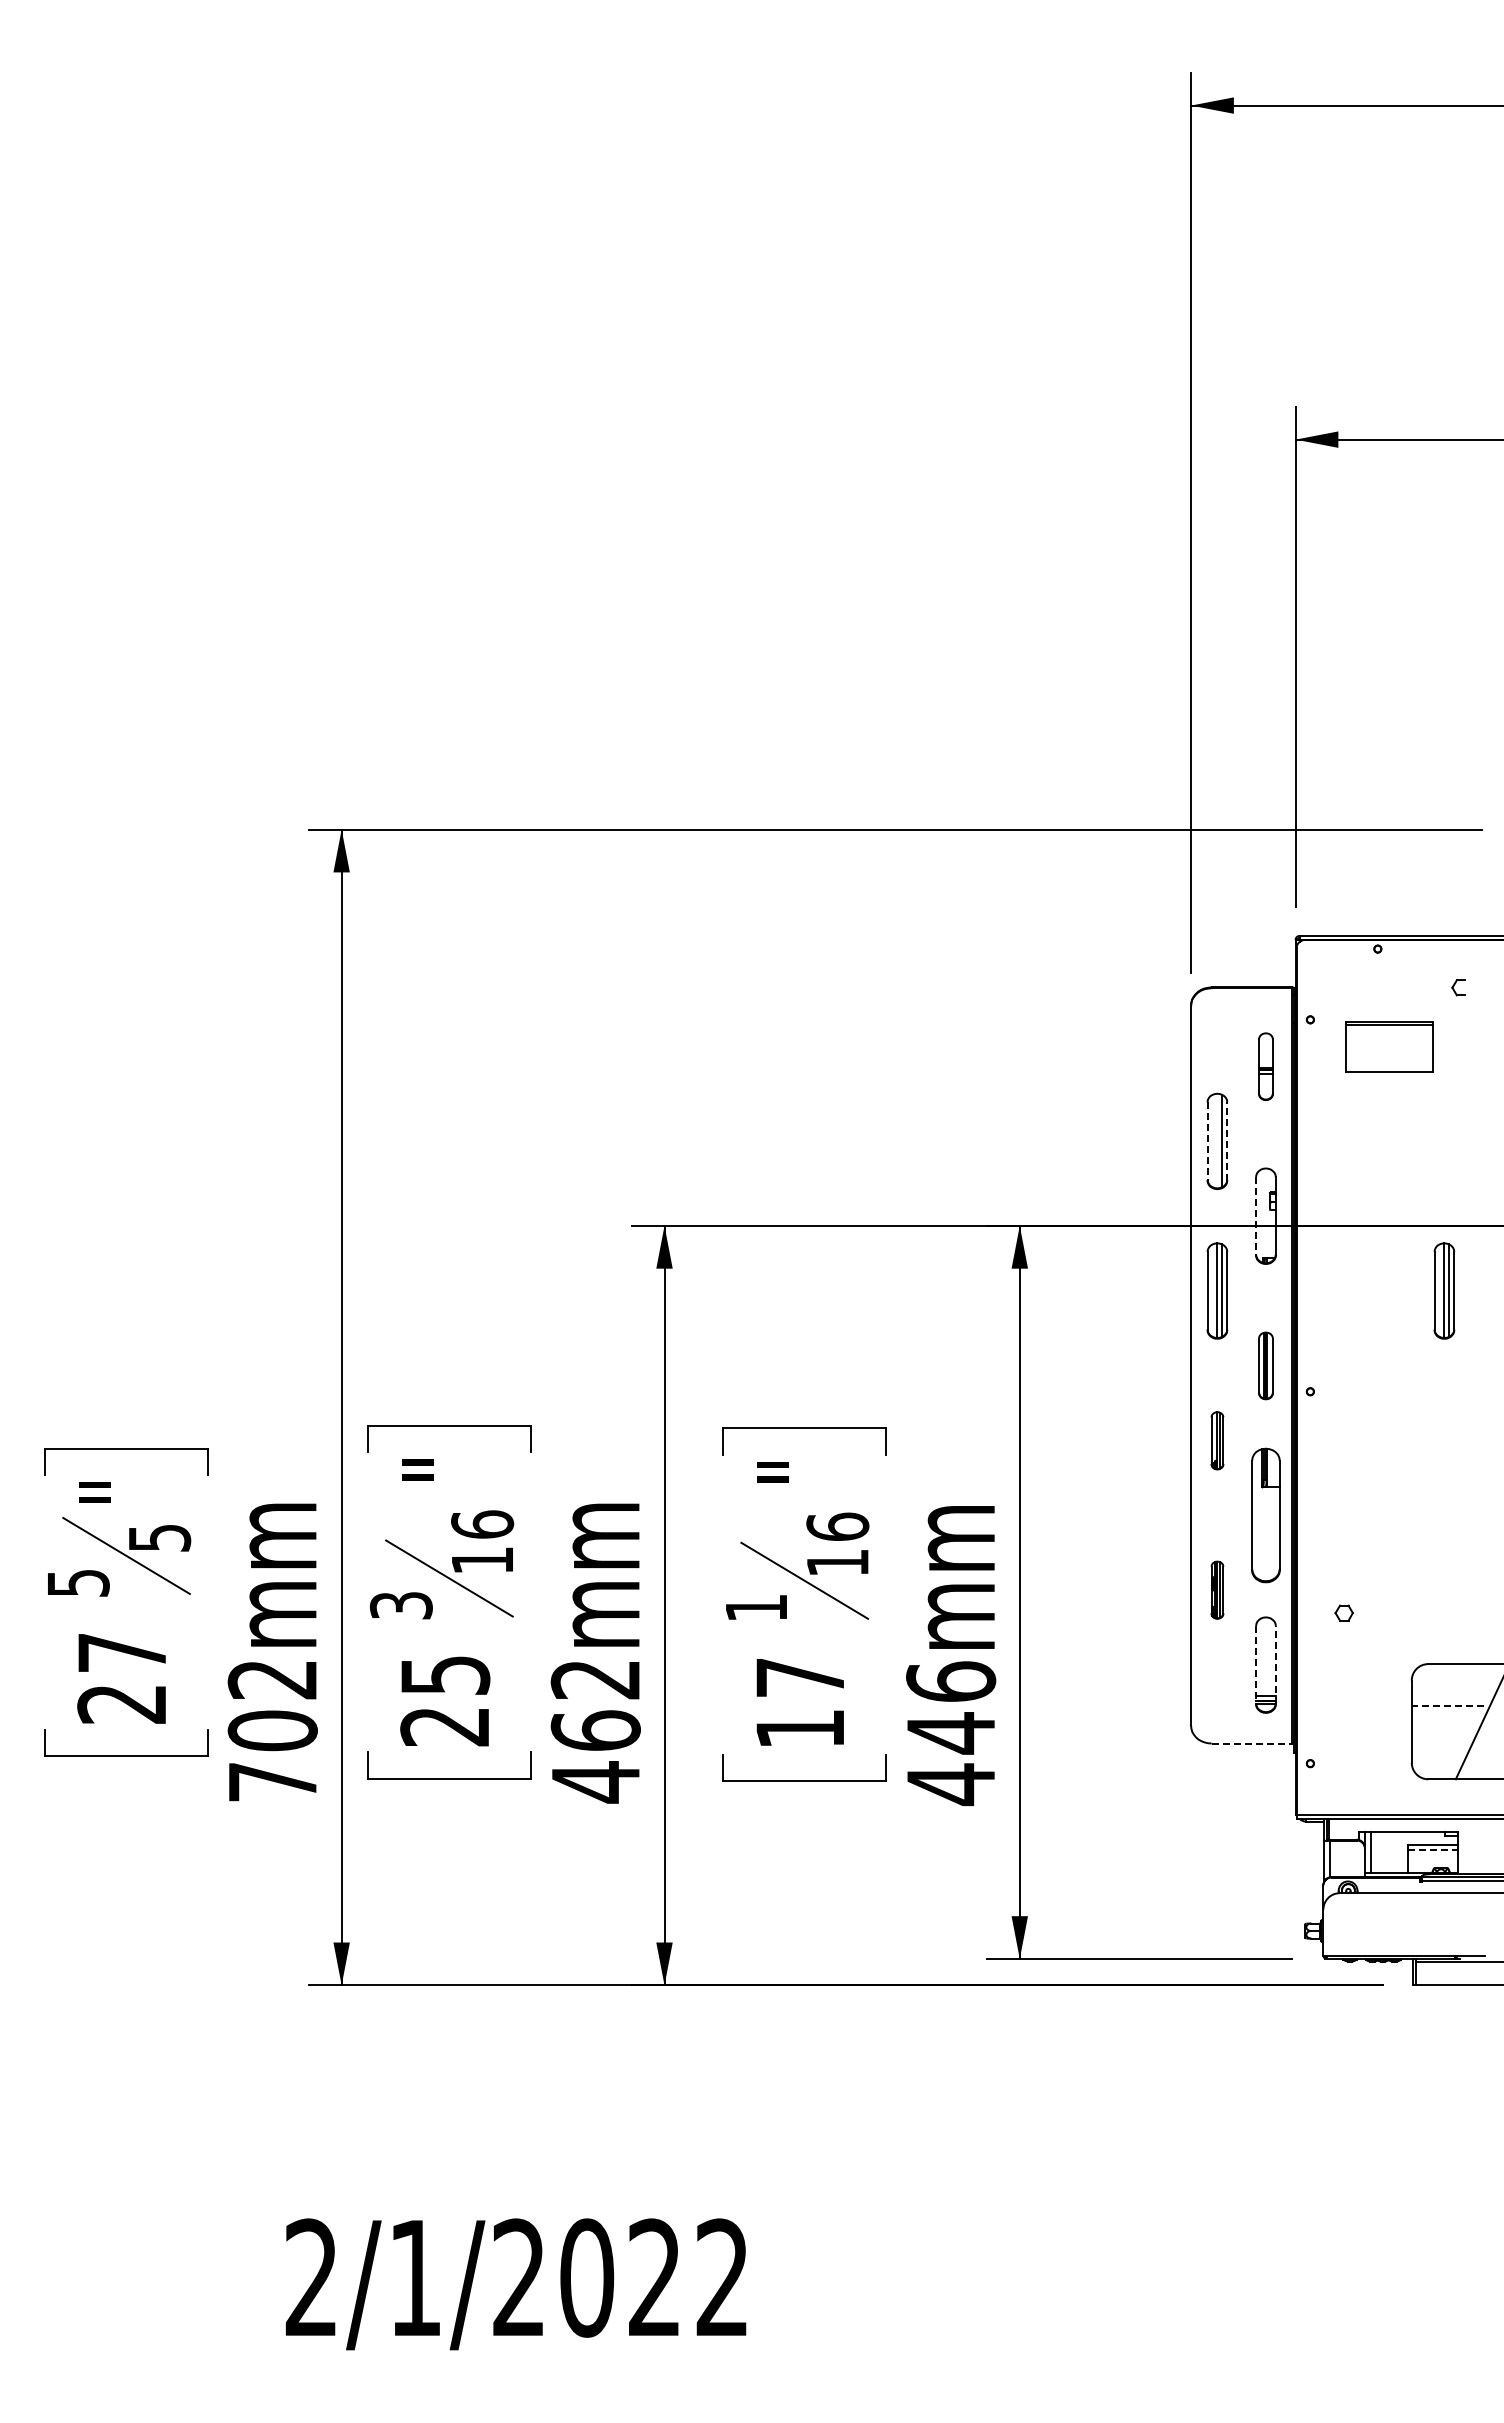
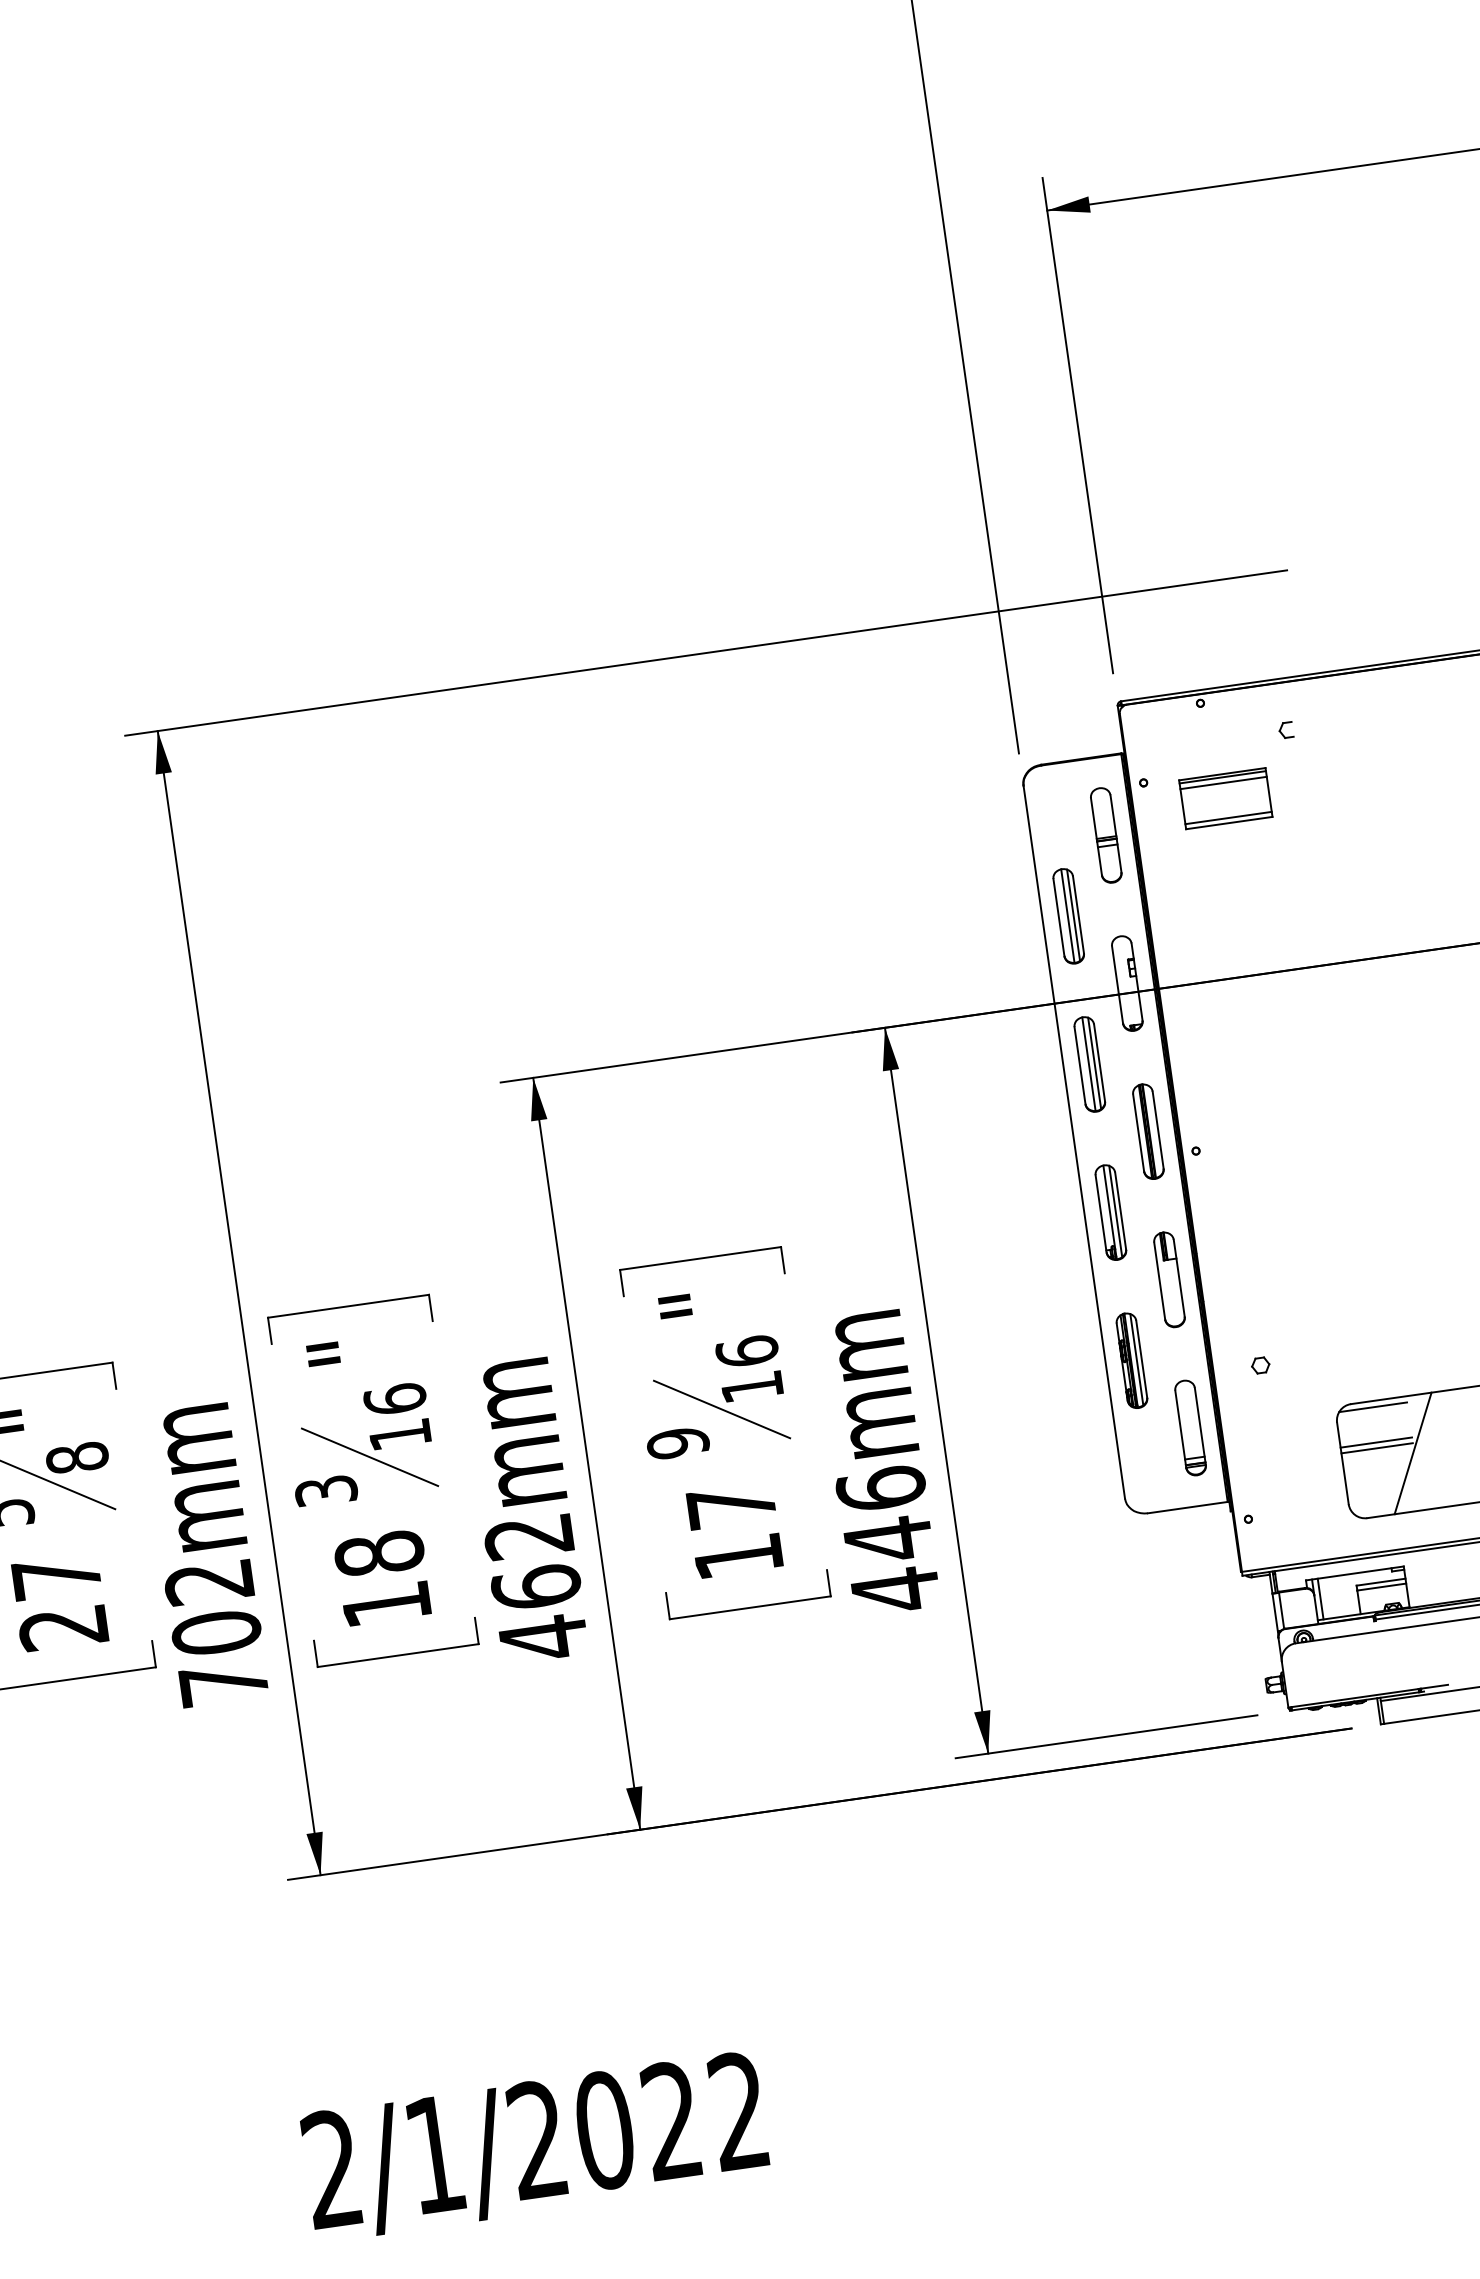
line: (1389, 1031) -> (1223, 783), added
part: (1265, 1066) -> (1105, 835), size x1.43
line: (1389, 1066) -> (1228, 817), added
line: (1216, 1140) -> (1067, 915), added
line: (1227, 1140) -> (1078, 914), dashed -> solid
line: (1207, 1141) -> (1058, 917), dashed -> solid
line: (1256, 1216) -> (1117, 985), dashed -> solid
part: (1444, 1290) -> (1314, 1031), removed
part: (1265, 1365) -> (1147, 1131), size x1.43
part: (1217, 1440) -> (1110, 1212), size x1.67
part: (1265, 1515) -> (1169, 1279), size x0.71
text: (159, 1538) -> (77, 1458), 5 -> 8
part: (1217, 1589) -> (1131, 1359), size x1.67
text: (756, 1608) -> (678, 1443), 1 -> 9
line: (1275, 1664) -> (1199, 1426), dashed -> solid
line: (1256, 1665) -> (1181, 1429), dashed -> solid
line: (1449, 1670) -> (1373, 1407), added
text: (445, 1700) -> (383, 1578), 25 -> 18
line: (1447, 1705) -> (1375, 1442), dashed -> solid
line: (1447, 1711) -> (1376, 1448), added
line: (1252, 1743) -> (1188, 1507), dashed -> solid
line: (1432, 1849) -> (1381, 1587), dashed -> solid

